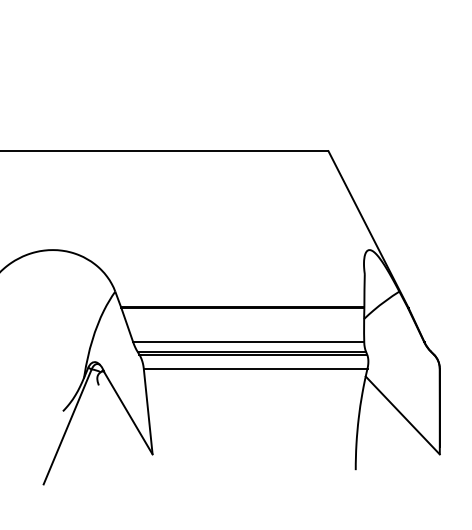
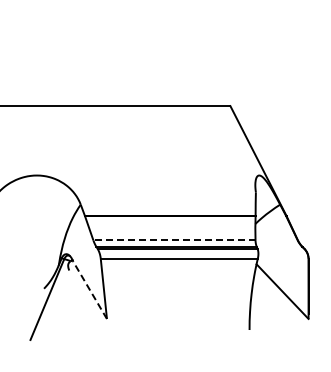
line: (247, 342) -> (173, 240), solid -> dashed
line: (127, 412) -> (89, 289), solid -> dashed

